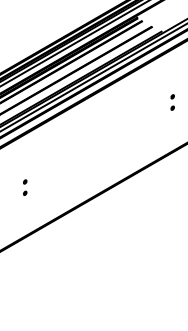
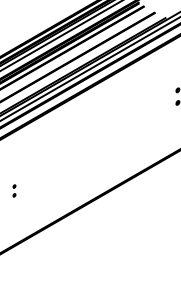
part: (25, 187) -> (14, 190), size x0.7

